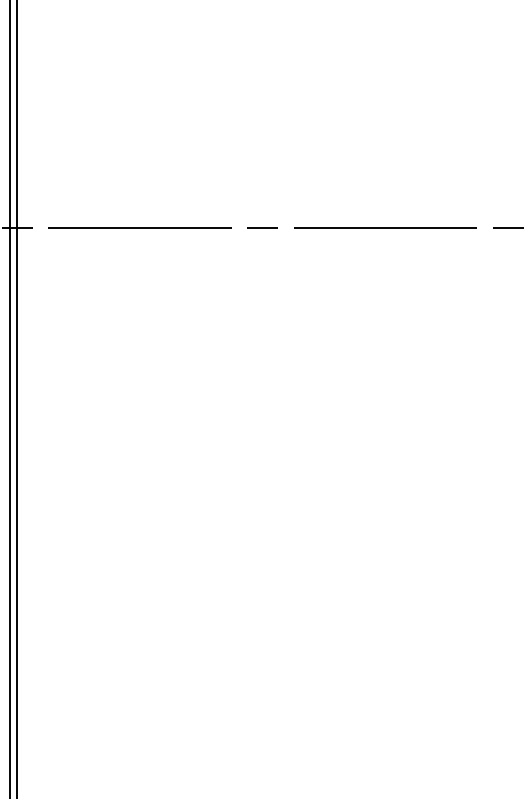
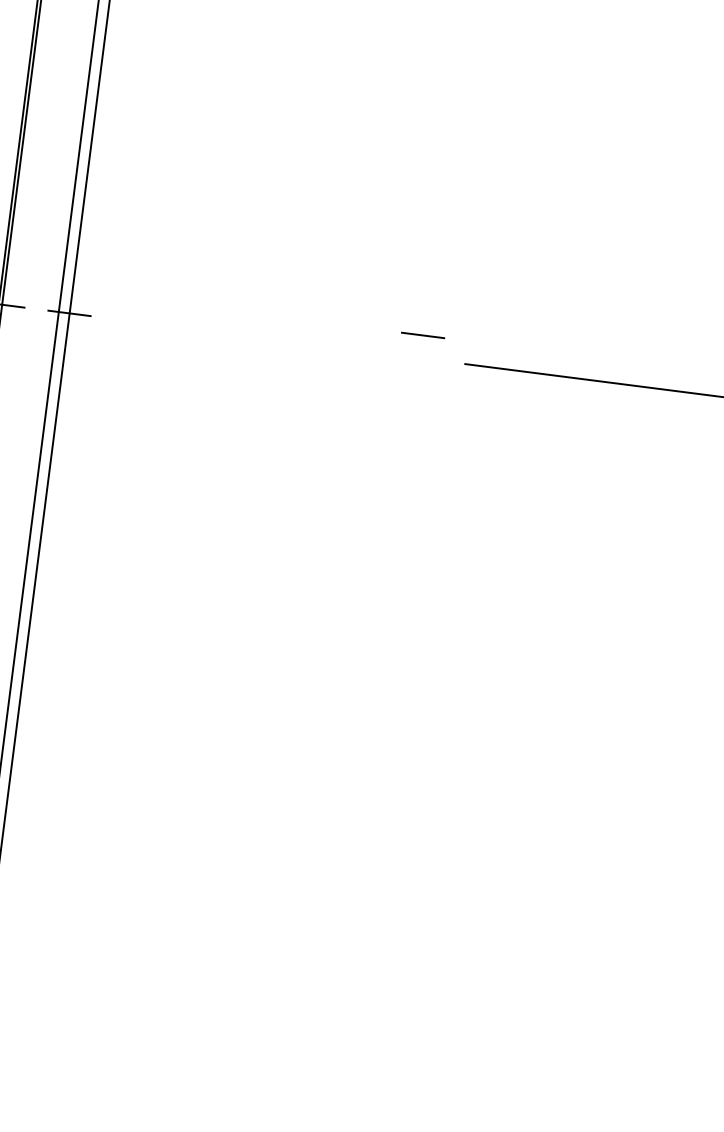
line: (139, 227) -> (244, 335), removed
line: (262, 227) -> (422, 334), moved

